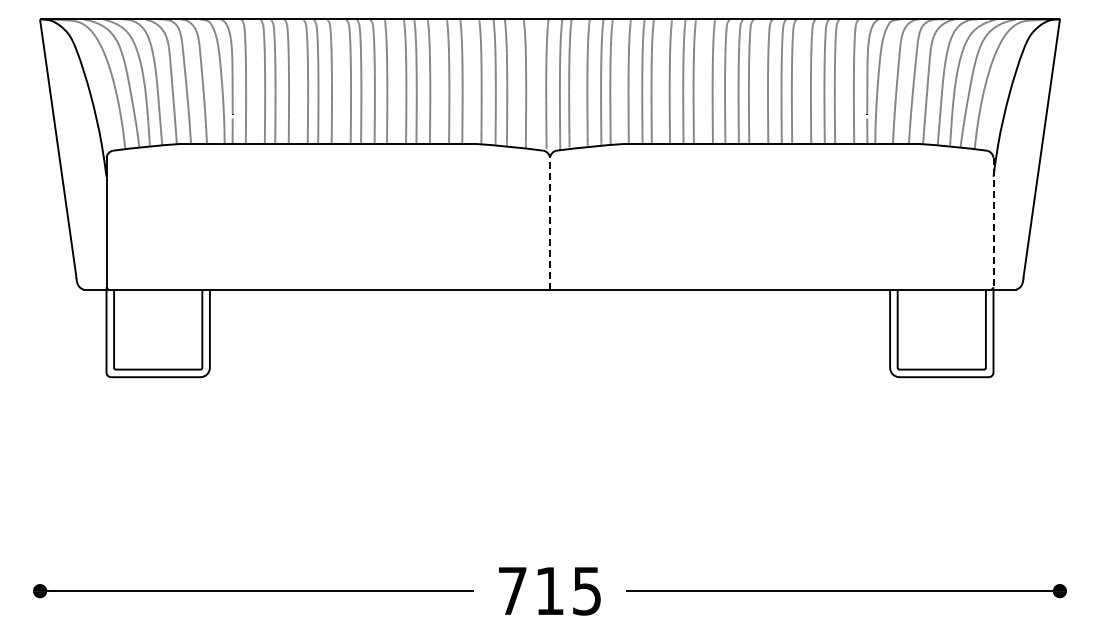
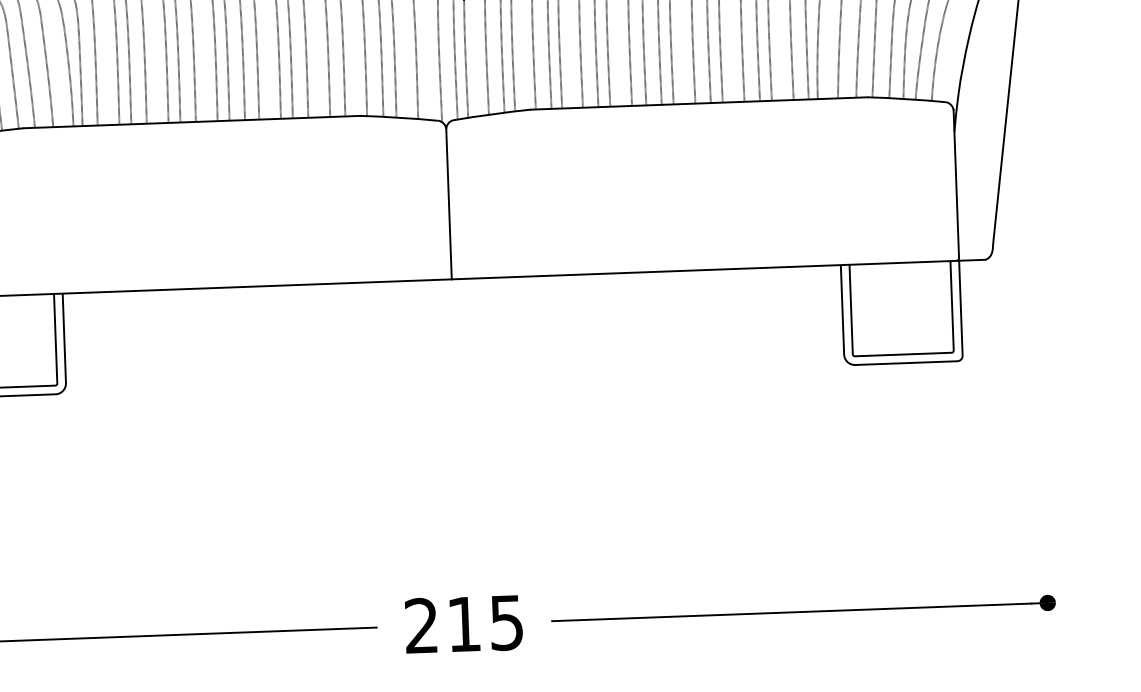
line: (993, 222) -> (956, 184), dashed -> solid
line: (550, 223) -> (449, 203), dashed -> solid
text: (512, 590) -> (421, 625), 715 -> 215

